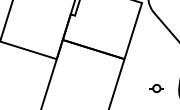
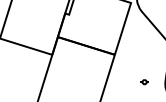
part: (156, 89) -> (144, 82), size x0.62

